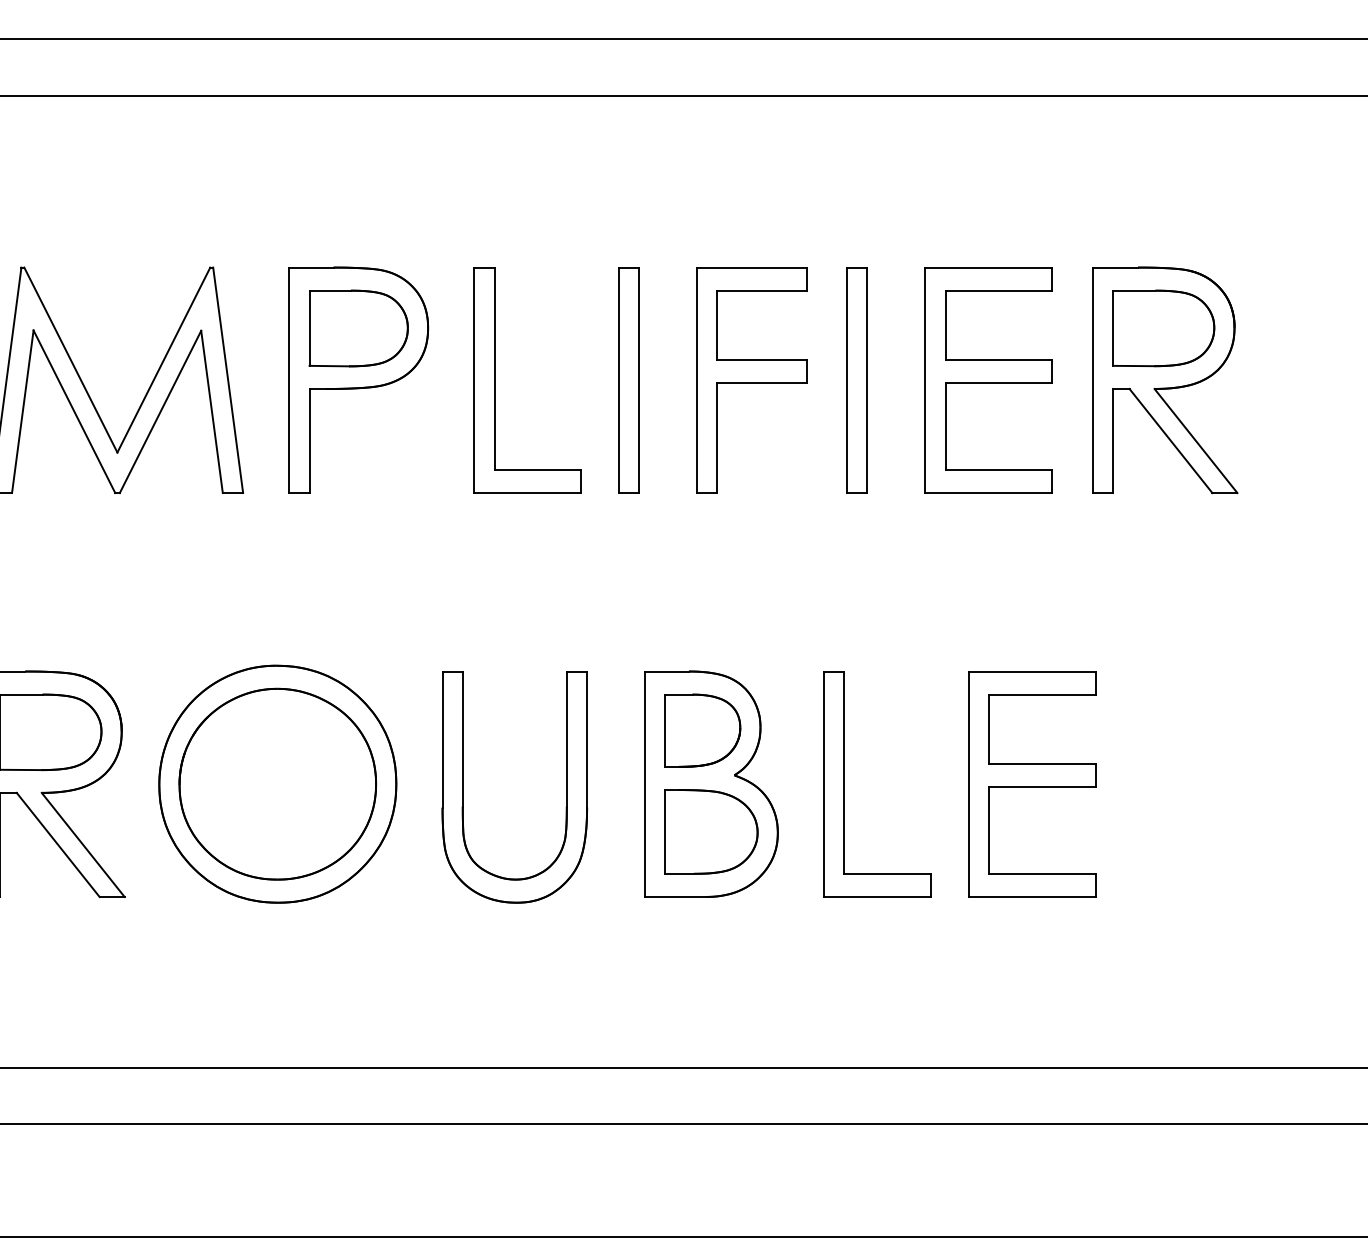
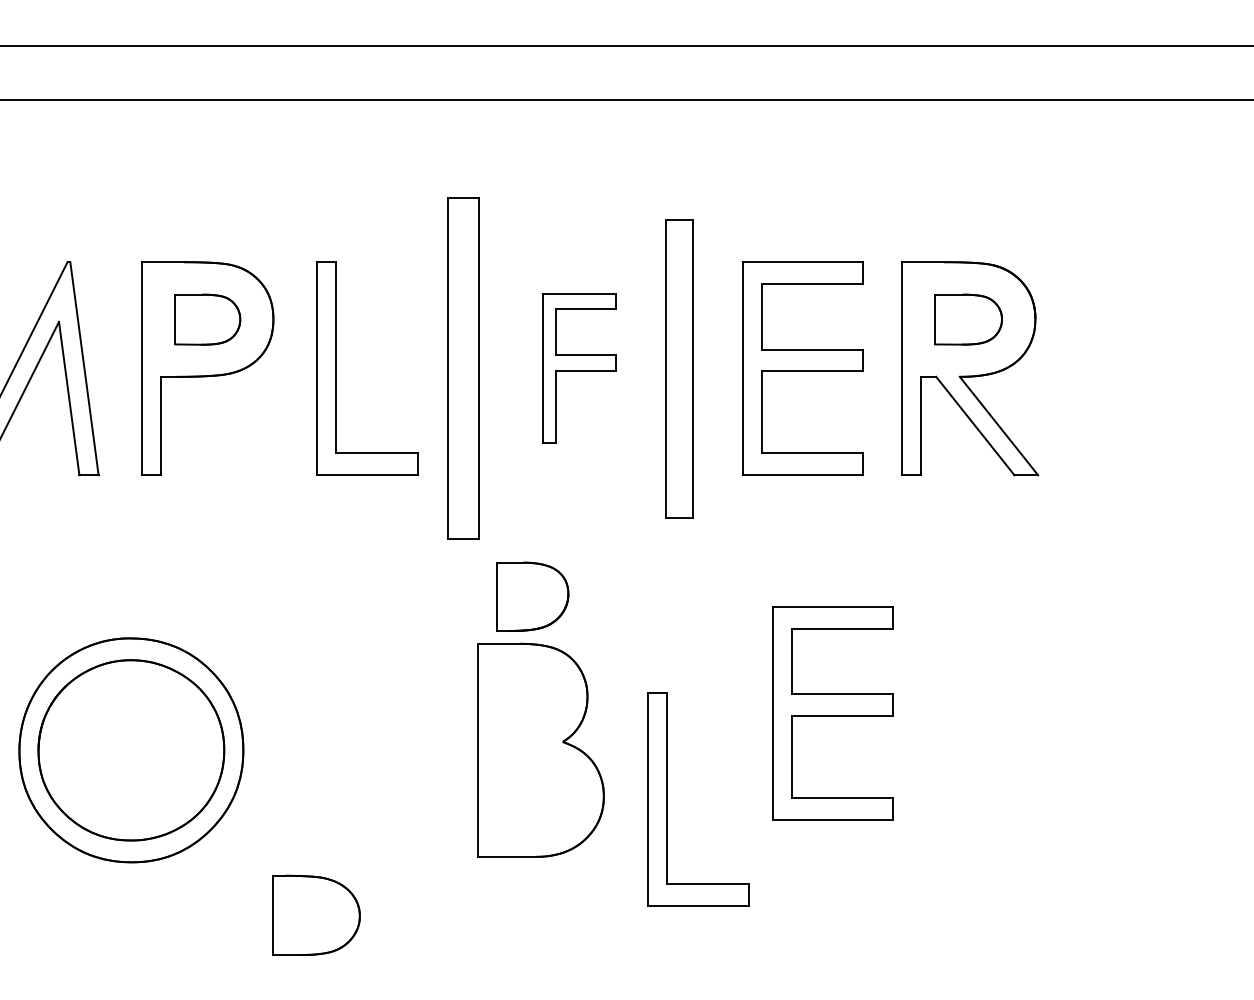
part: (358, 328) -> (207, 319), size x0.7
part: (1163, 328) -> (968, 319), size x0.7
part: (628, 380) -> (462, 368), size x1.6
part: (751, 380) -> (578, 368), size x0.7
part: (856, 380) -> (678, 368), size x1.4
part: (702, 730) -> (532, 596), moved
part: (844, 784) -> (666, 799), moved
part: (1032, 784) -> (833, 713), moved
part: (463, 787) -> (306, 753), removed
part: (711, 831) -> (316, 915), moved

